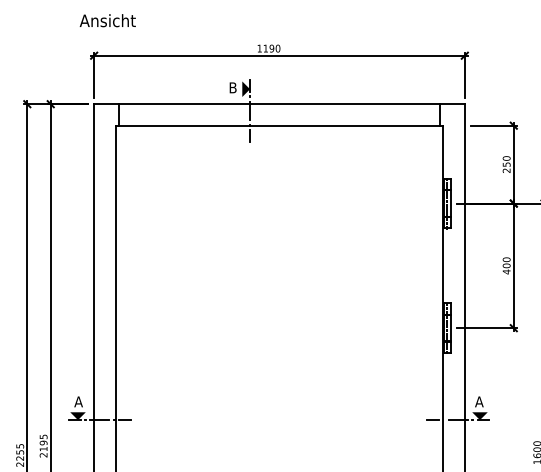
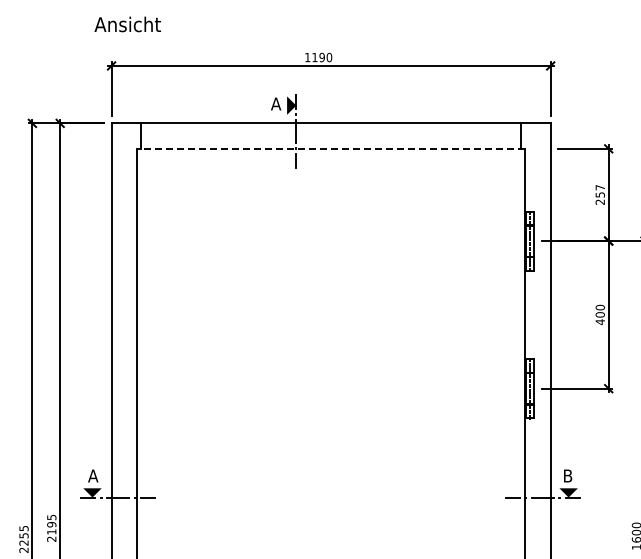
text: (233, 87) -> (276, 103), B -> A
line: (278, 125) -> (330, 148), solid -> dashed
text: (506, 158) -> (599, 187), 250 -> 257
text: (479, 401) -> (567, 475), A -> B

